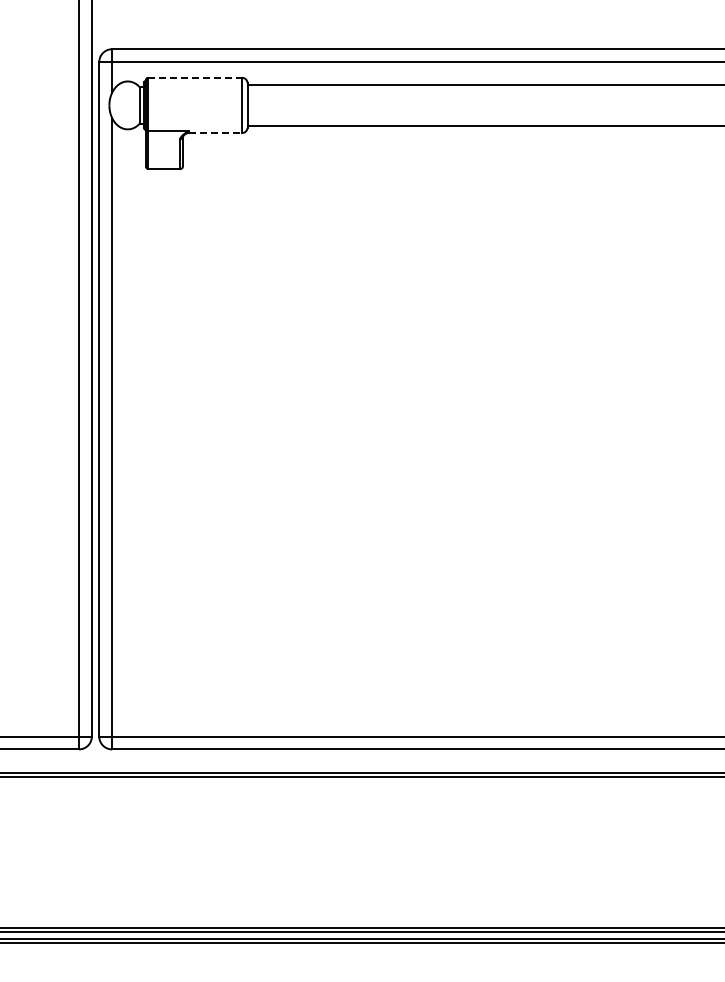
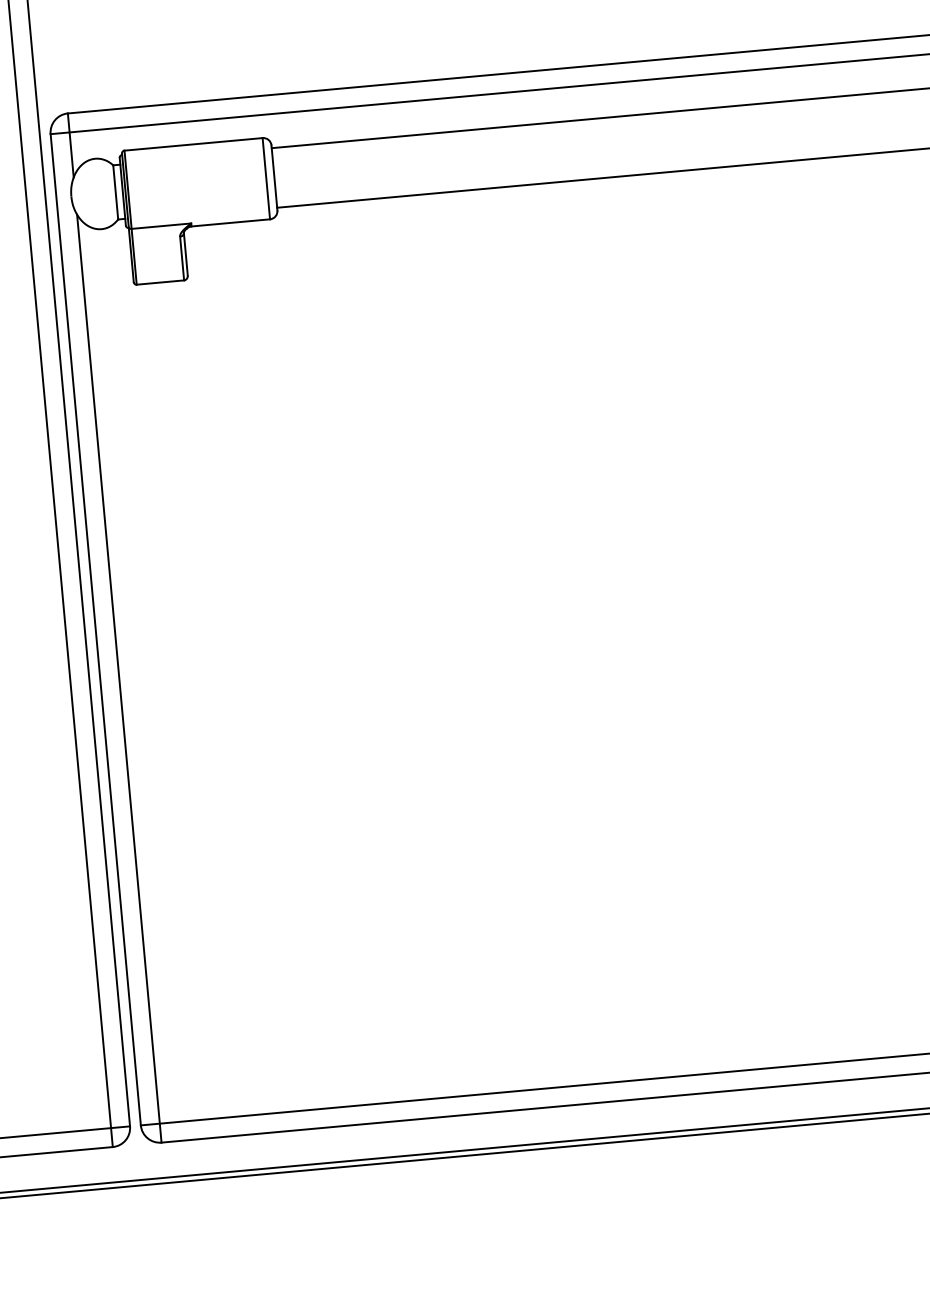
line: (195, 77) -> (194, 143), dashed -> solid
line: (215, 133) -> (231, 223), dashed -> solid

